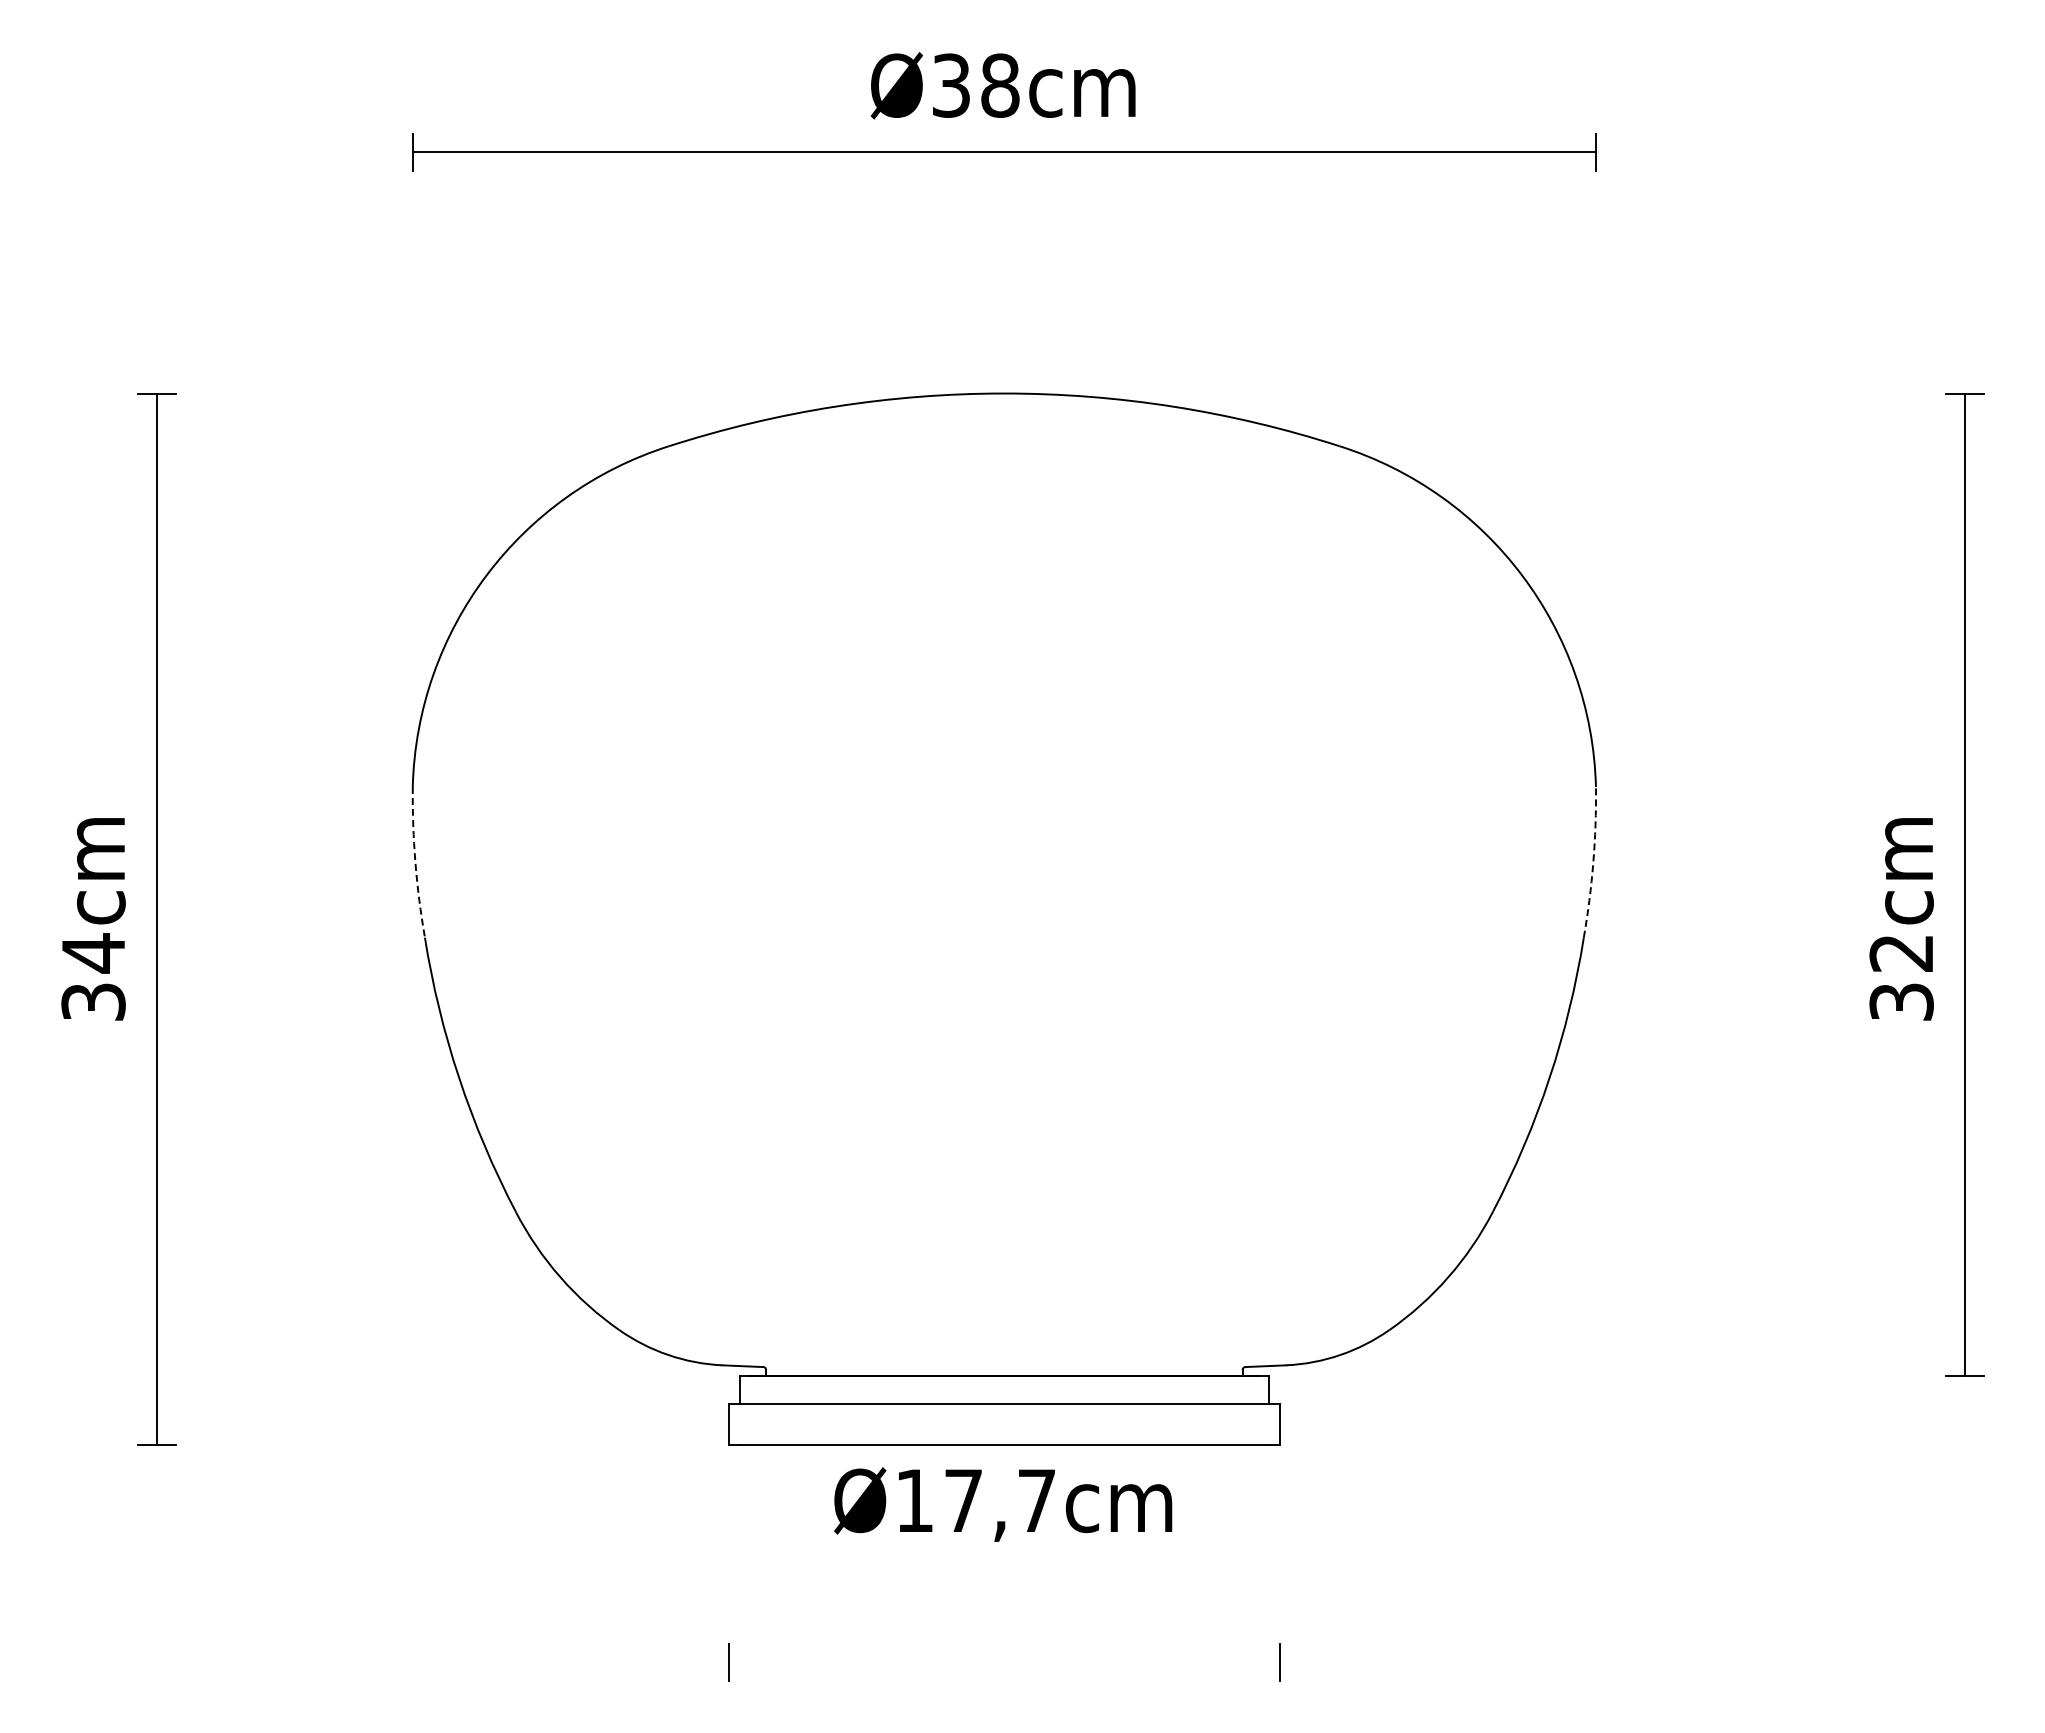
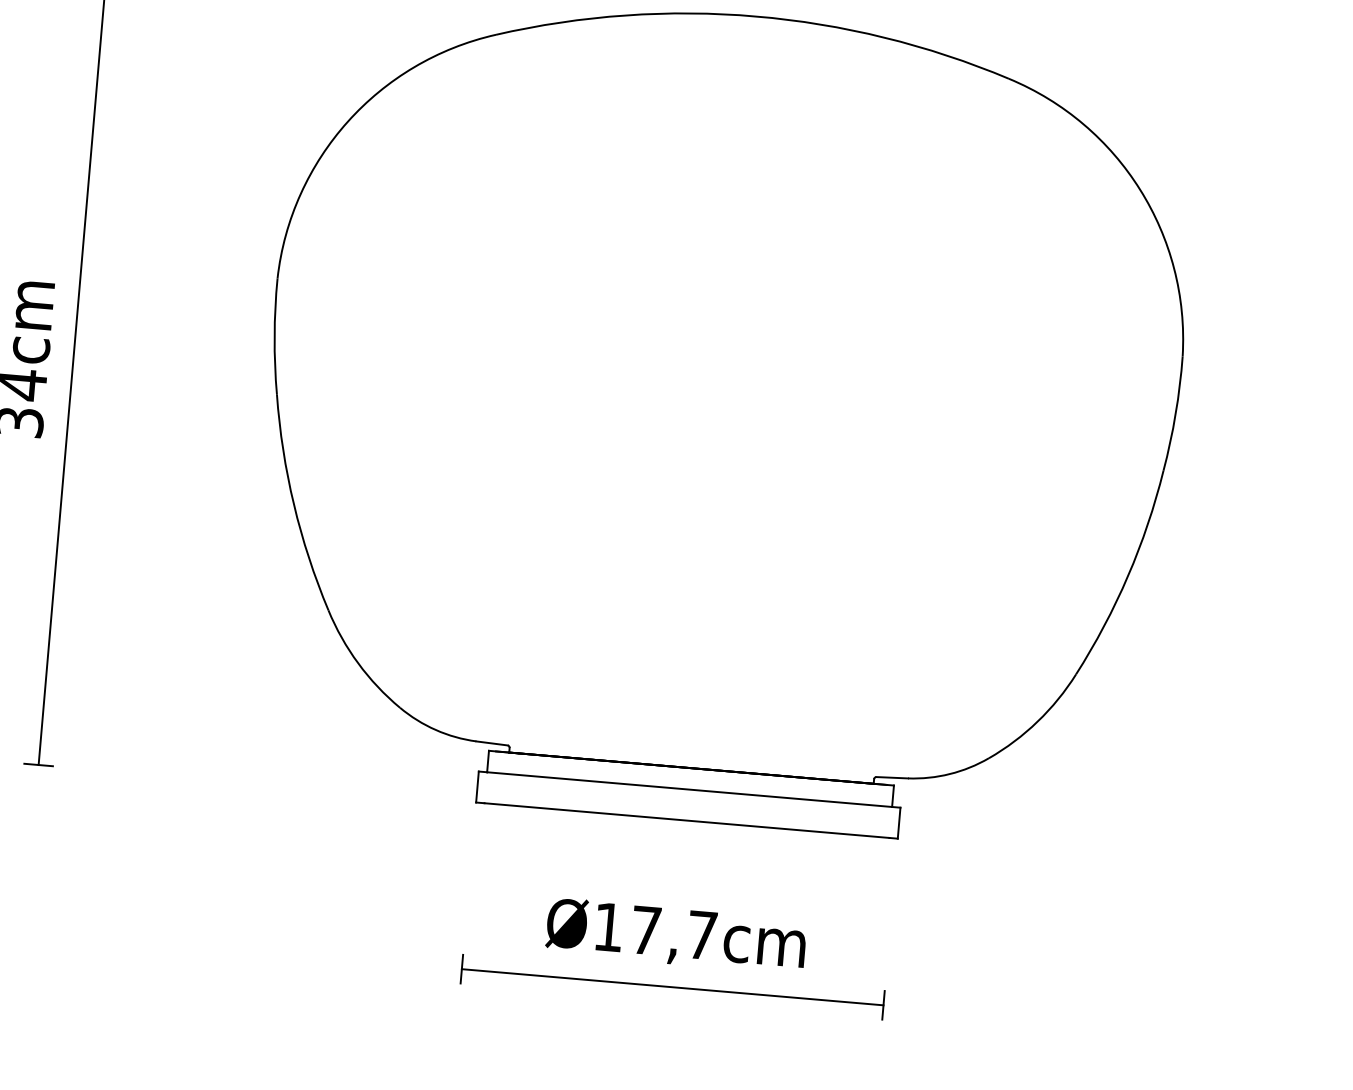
arc: (415, 862) -> (274, 336), dashed -> solid
arc: (1593, 862) -> (1175, 413), dashed -> solid
text: (1003, 1504) -> (676, 935), moved
line: (1003, 1662) -> (672, 987), added

